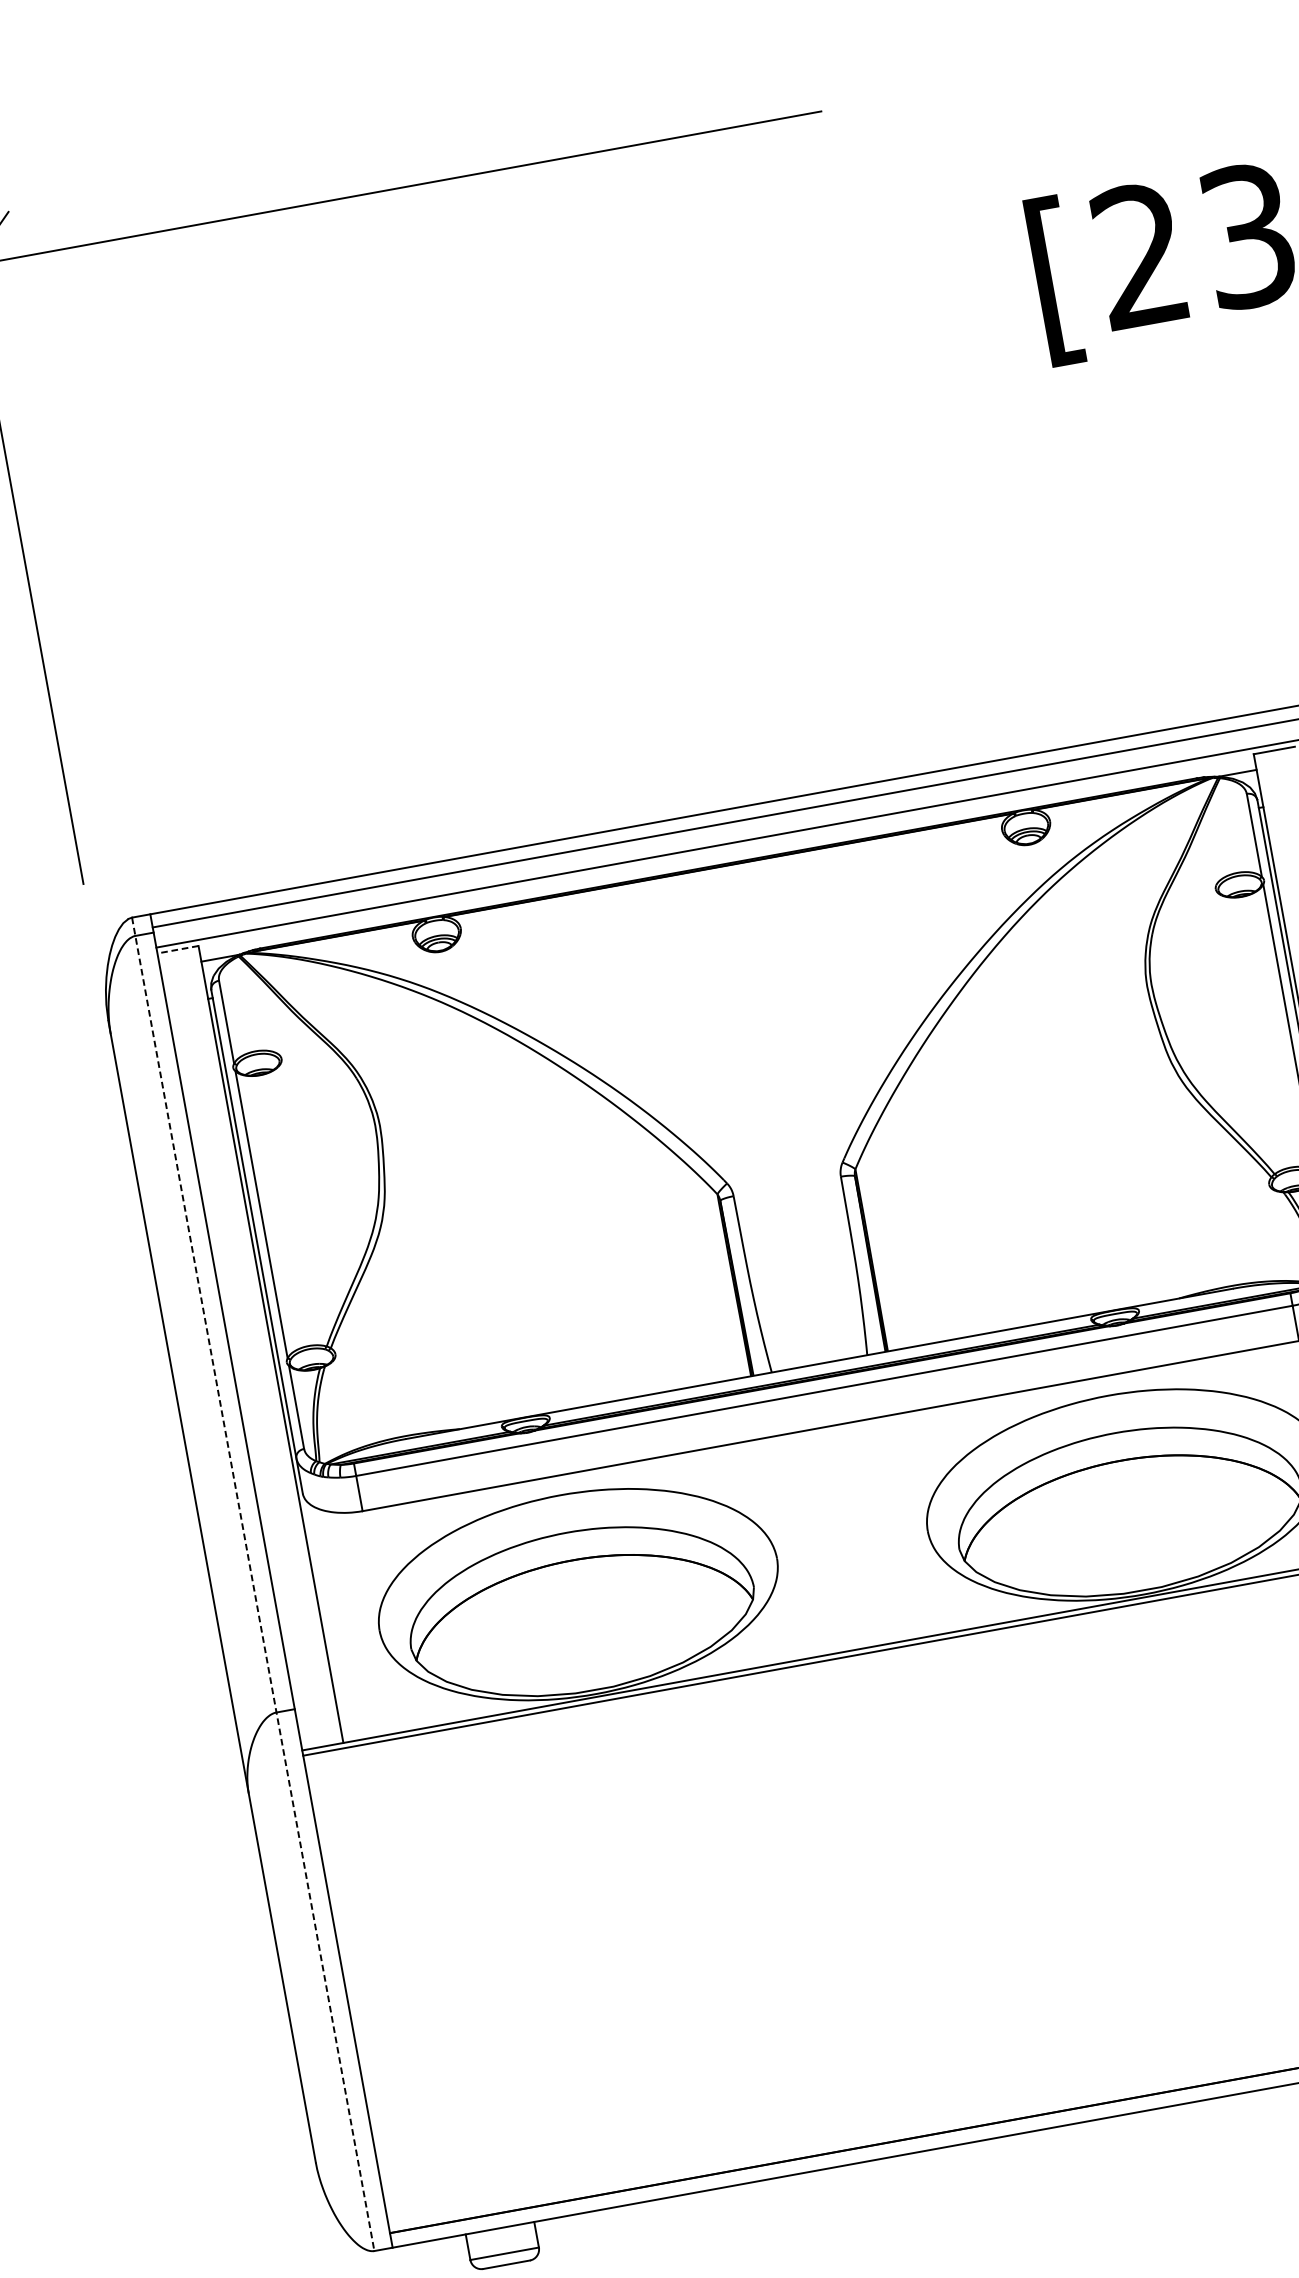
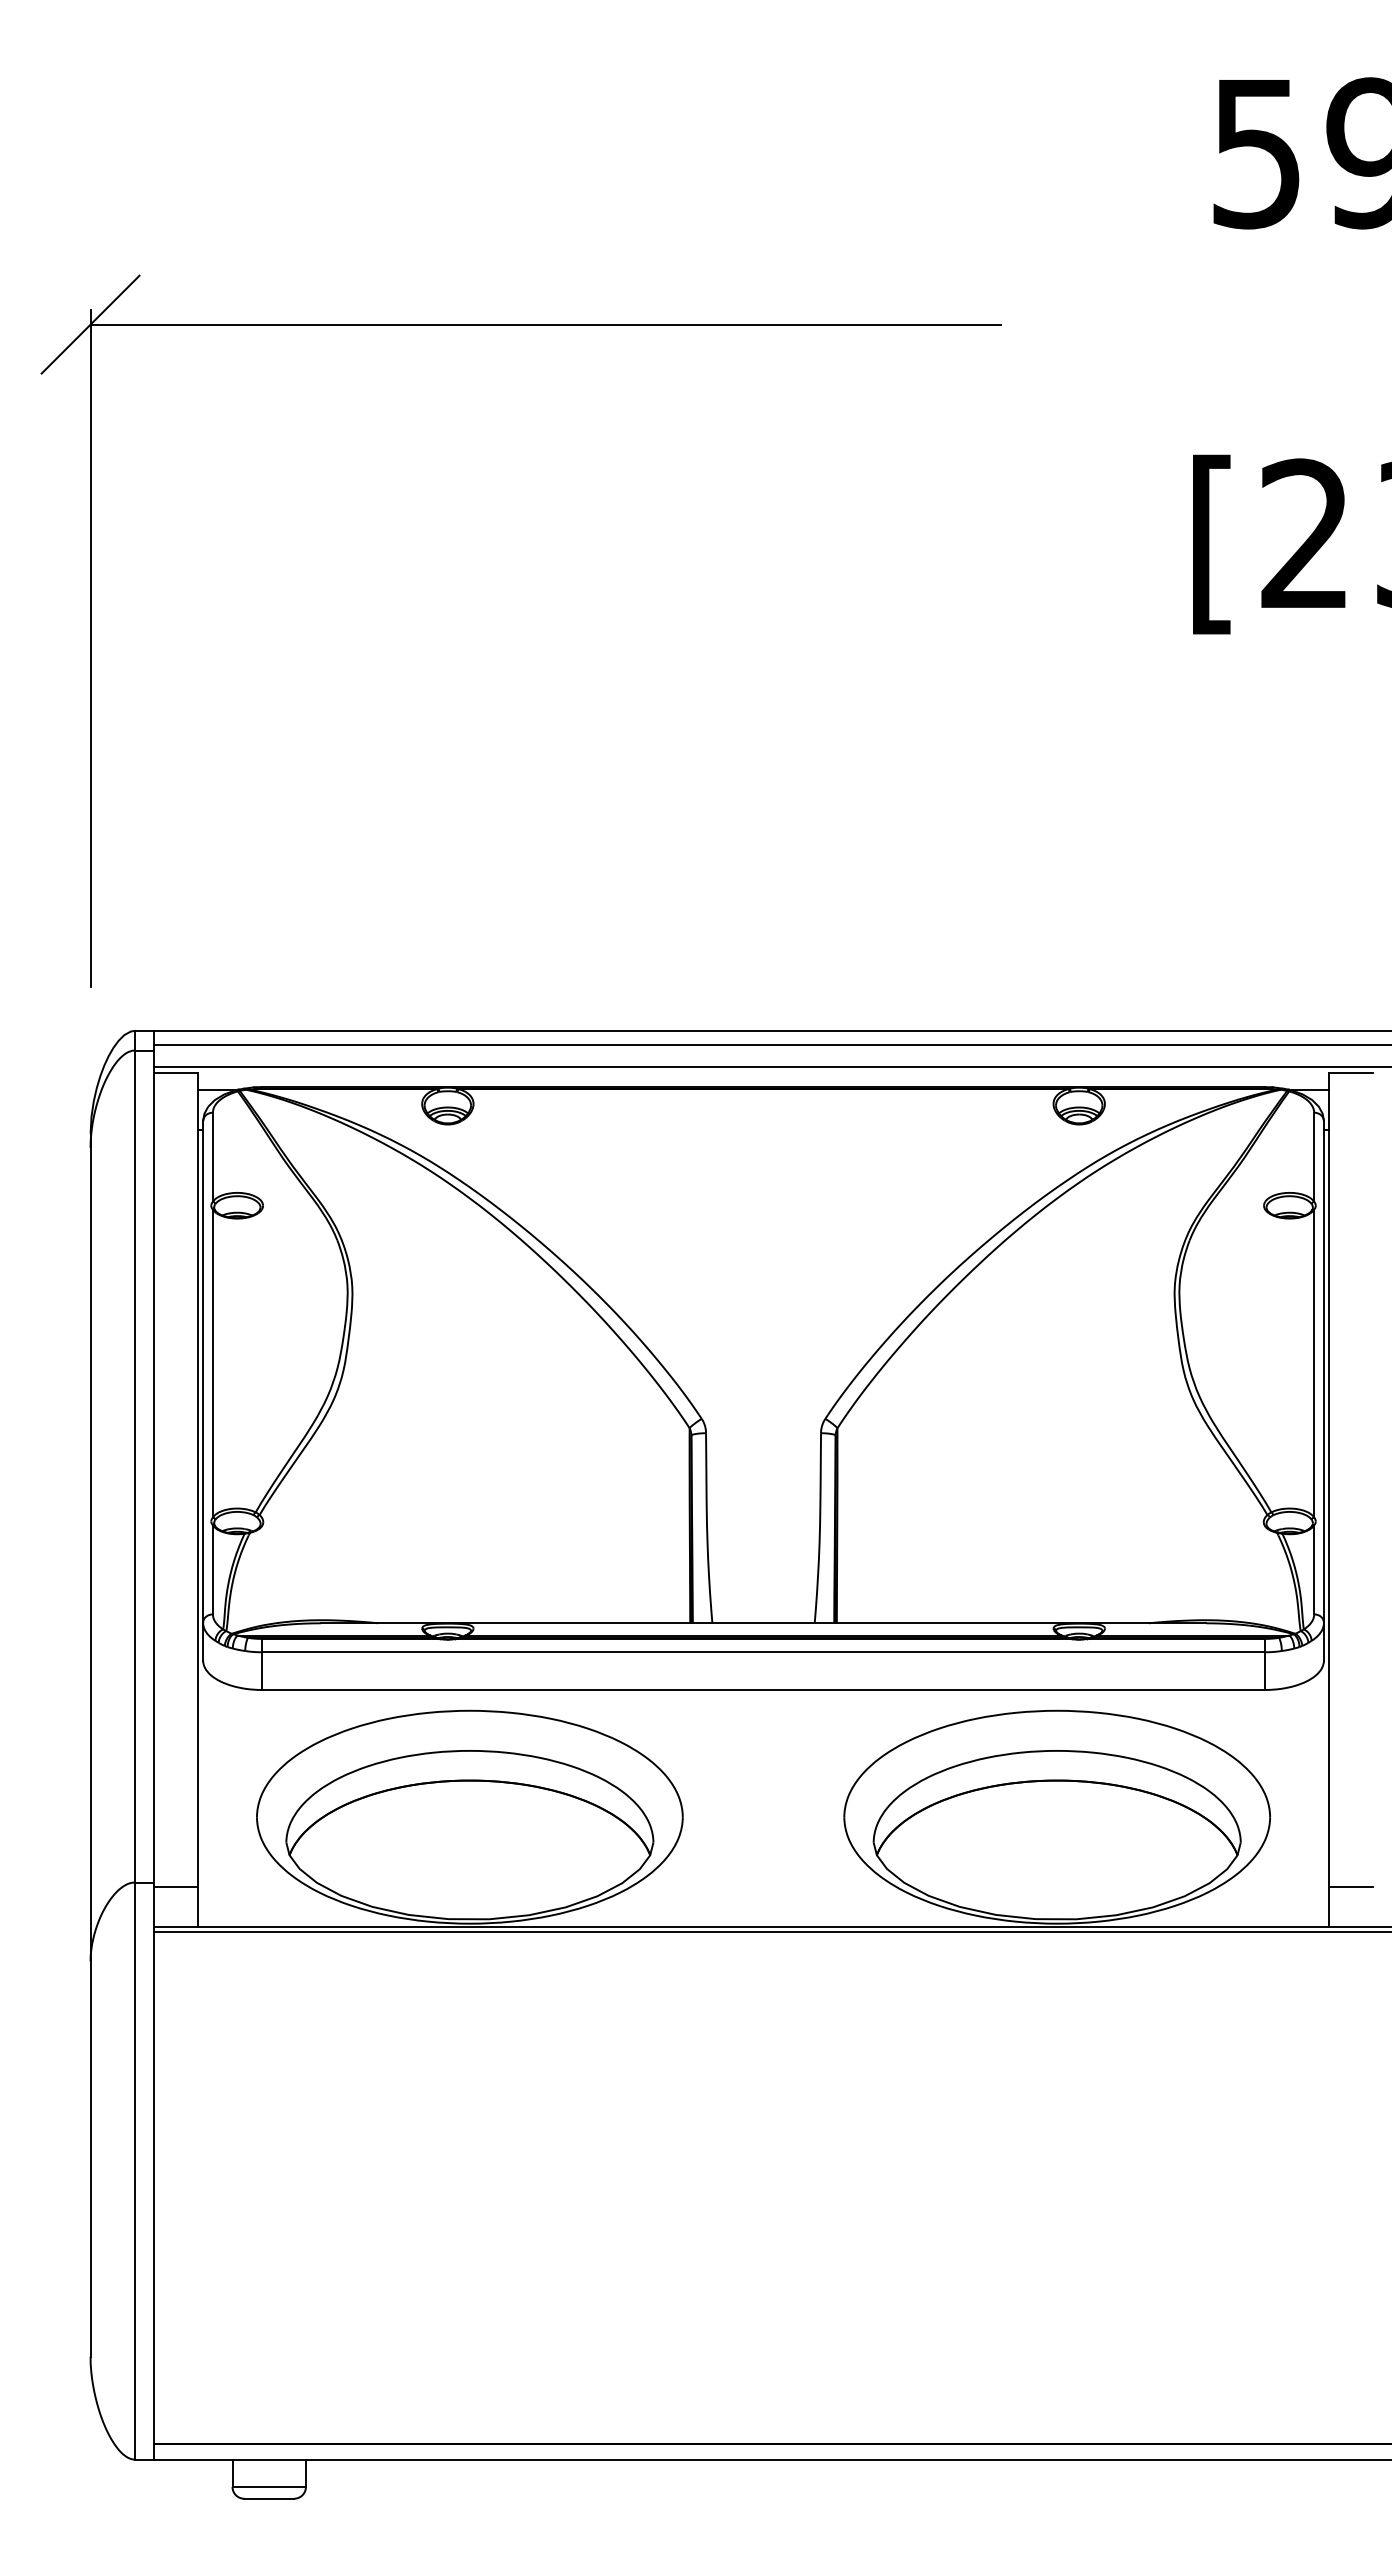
line: (177, 949) -> (175, 1072), dashed -> solid
line: (253, 1584) -> (134, 1745), dashed -> solid
line: (316, 1709) -> (176, 1887), added

